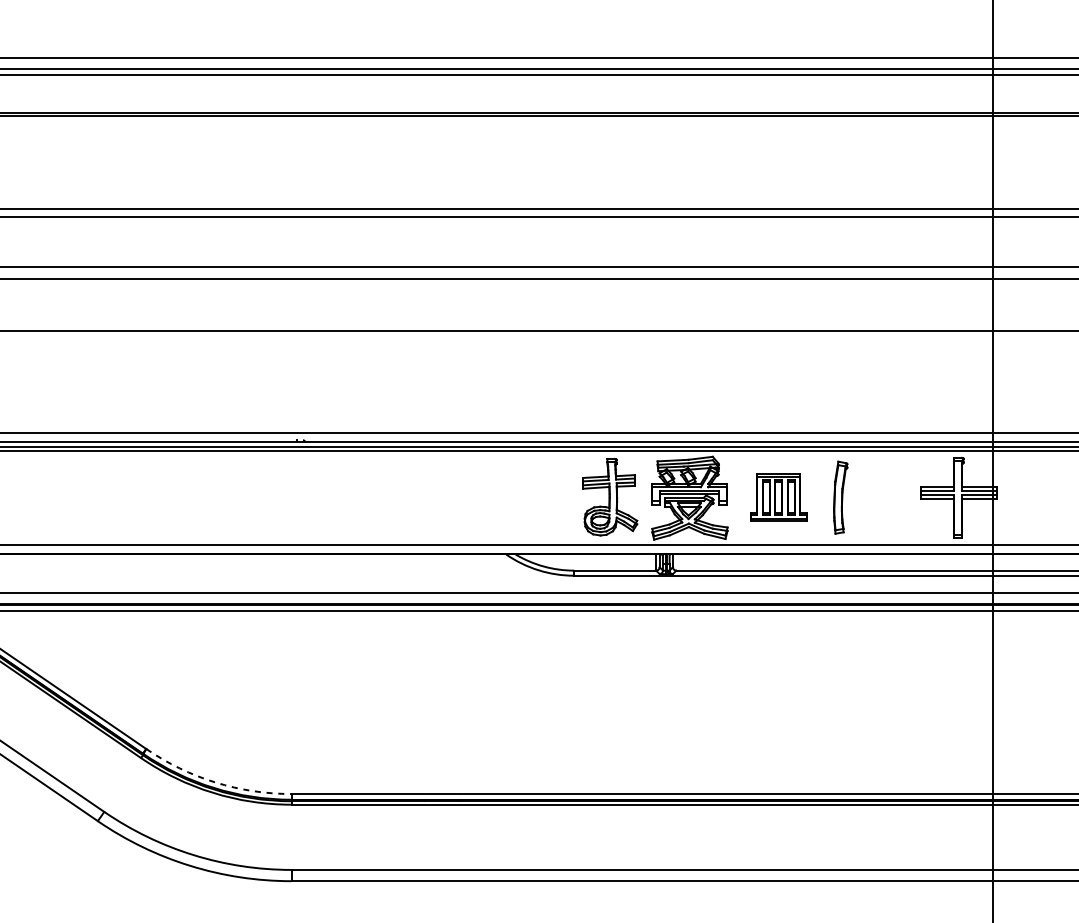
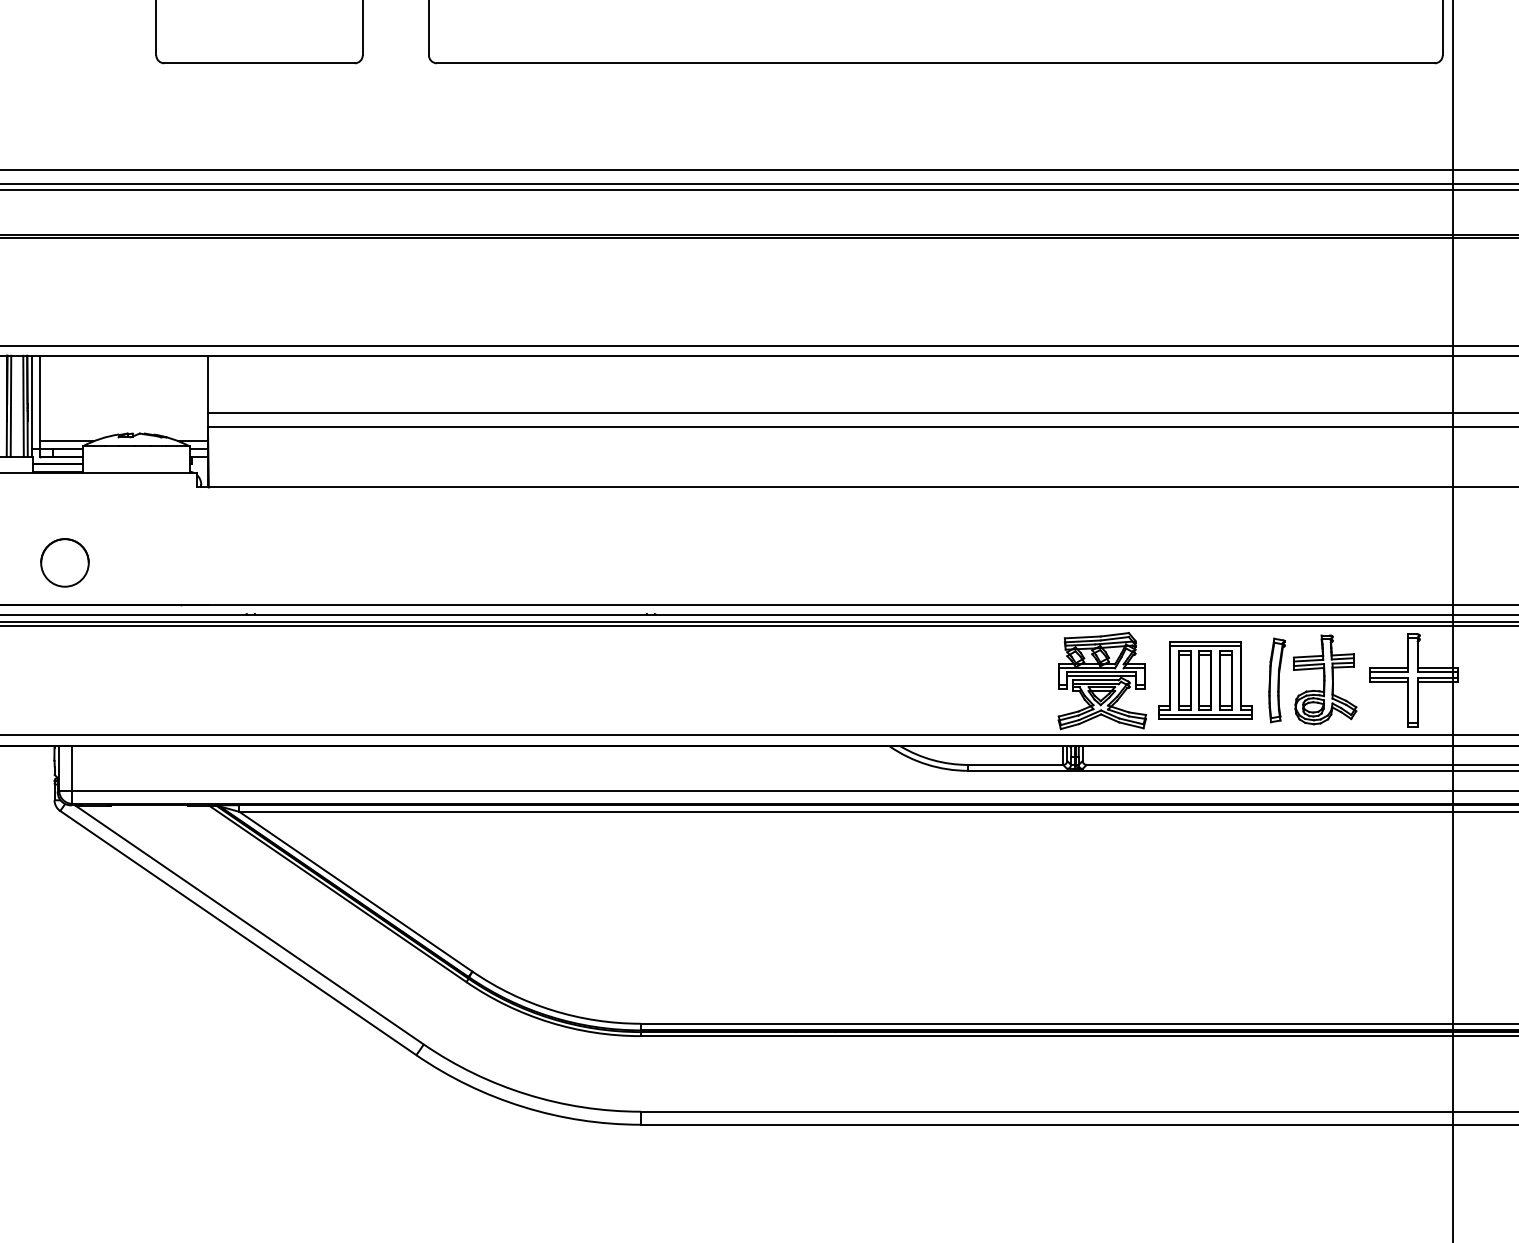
part: (610, 496) -> (1325, 679), moved
part: (778, 497) -> (1205, 680), size x1.43
arc: (215, 782) -> (552, 1010), dashed -> solid

